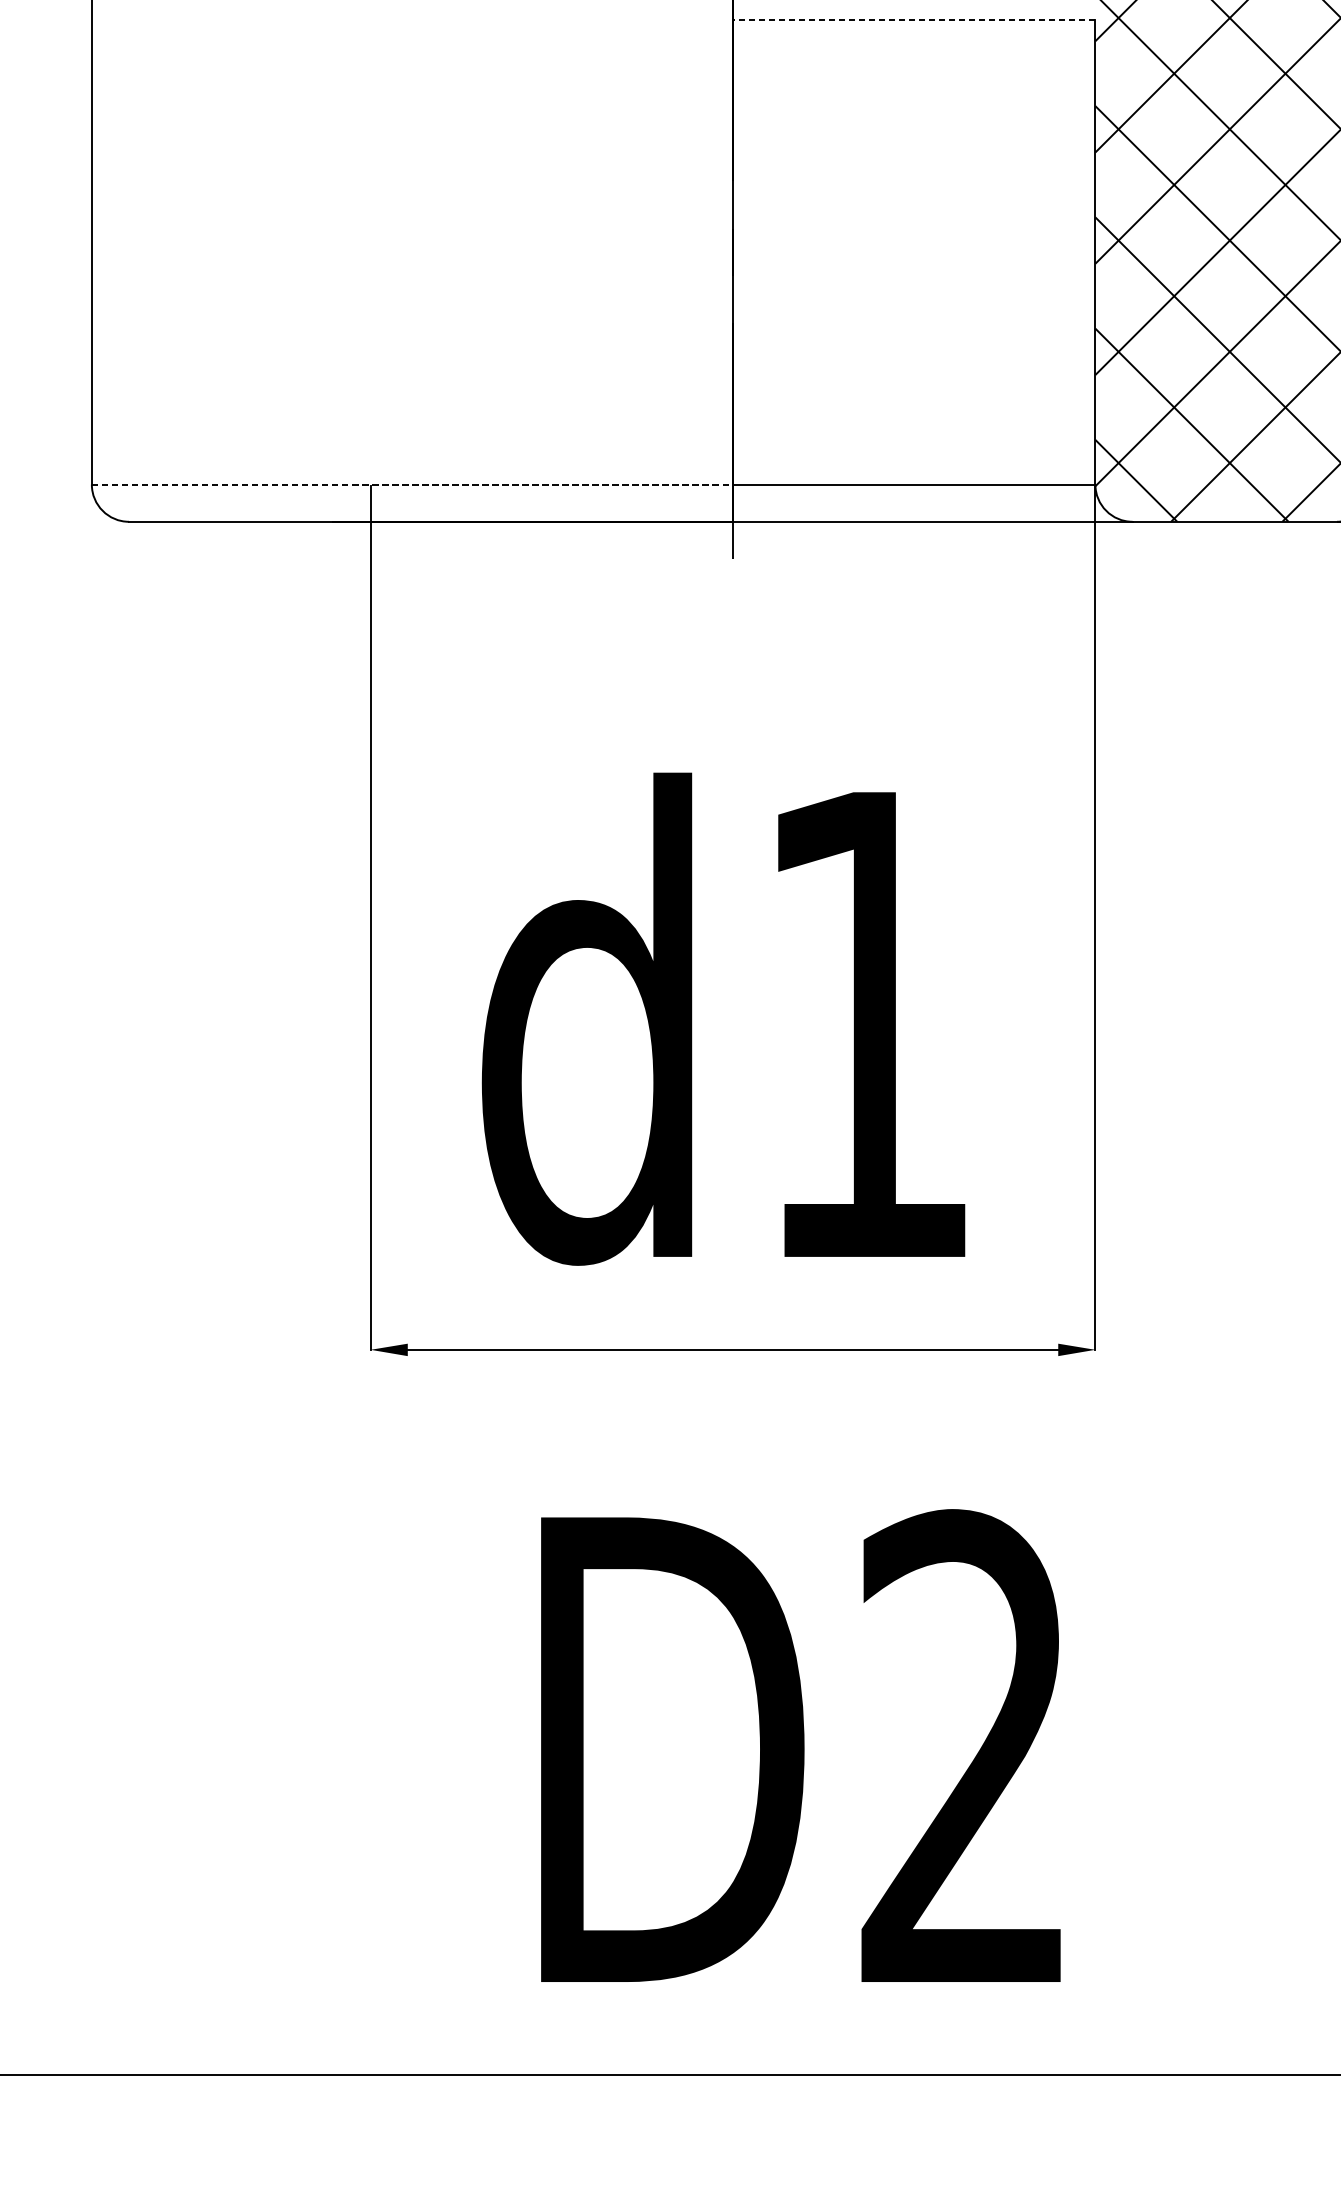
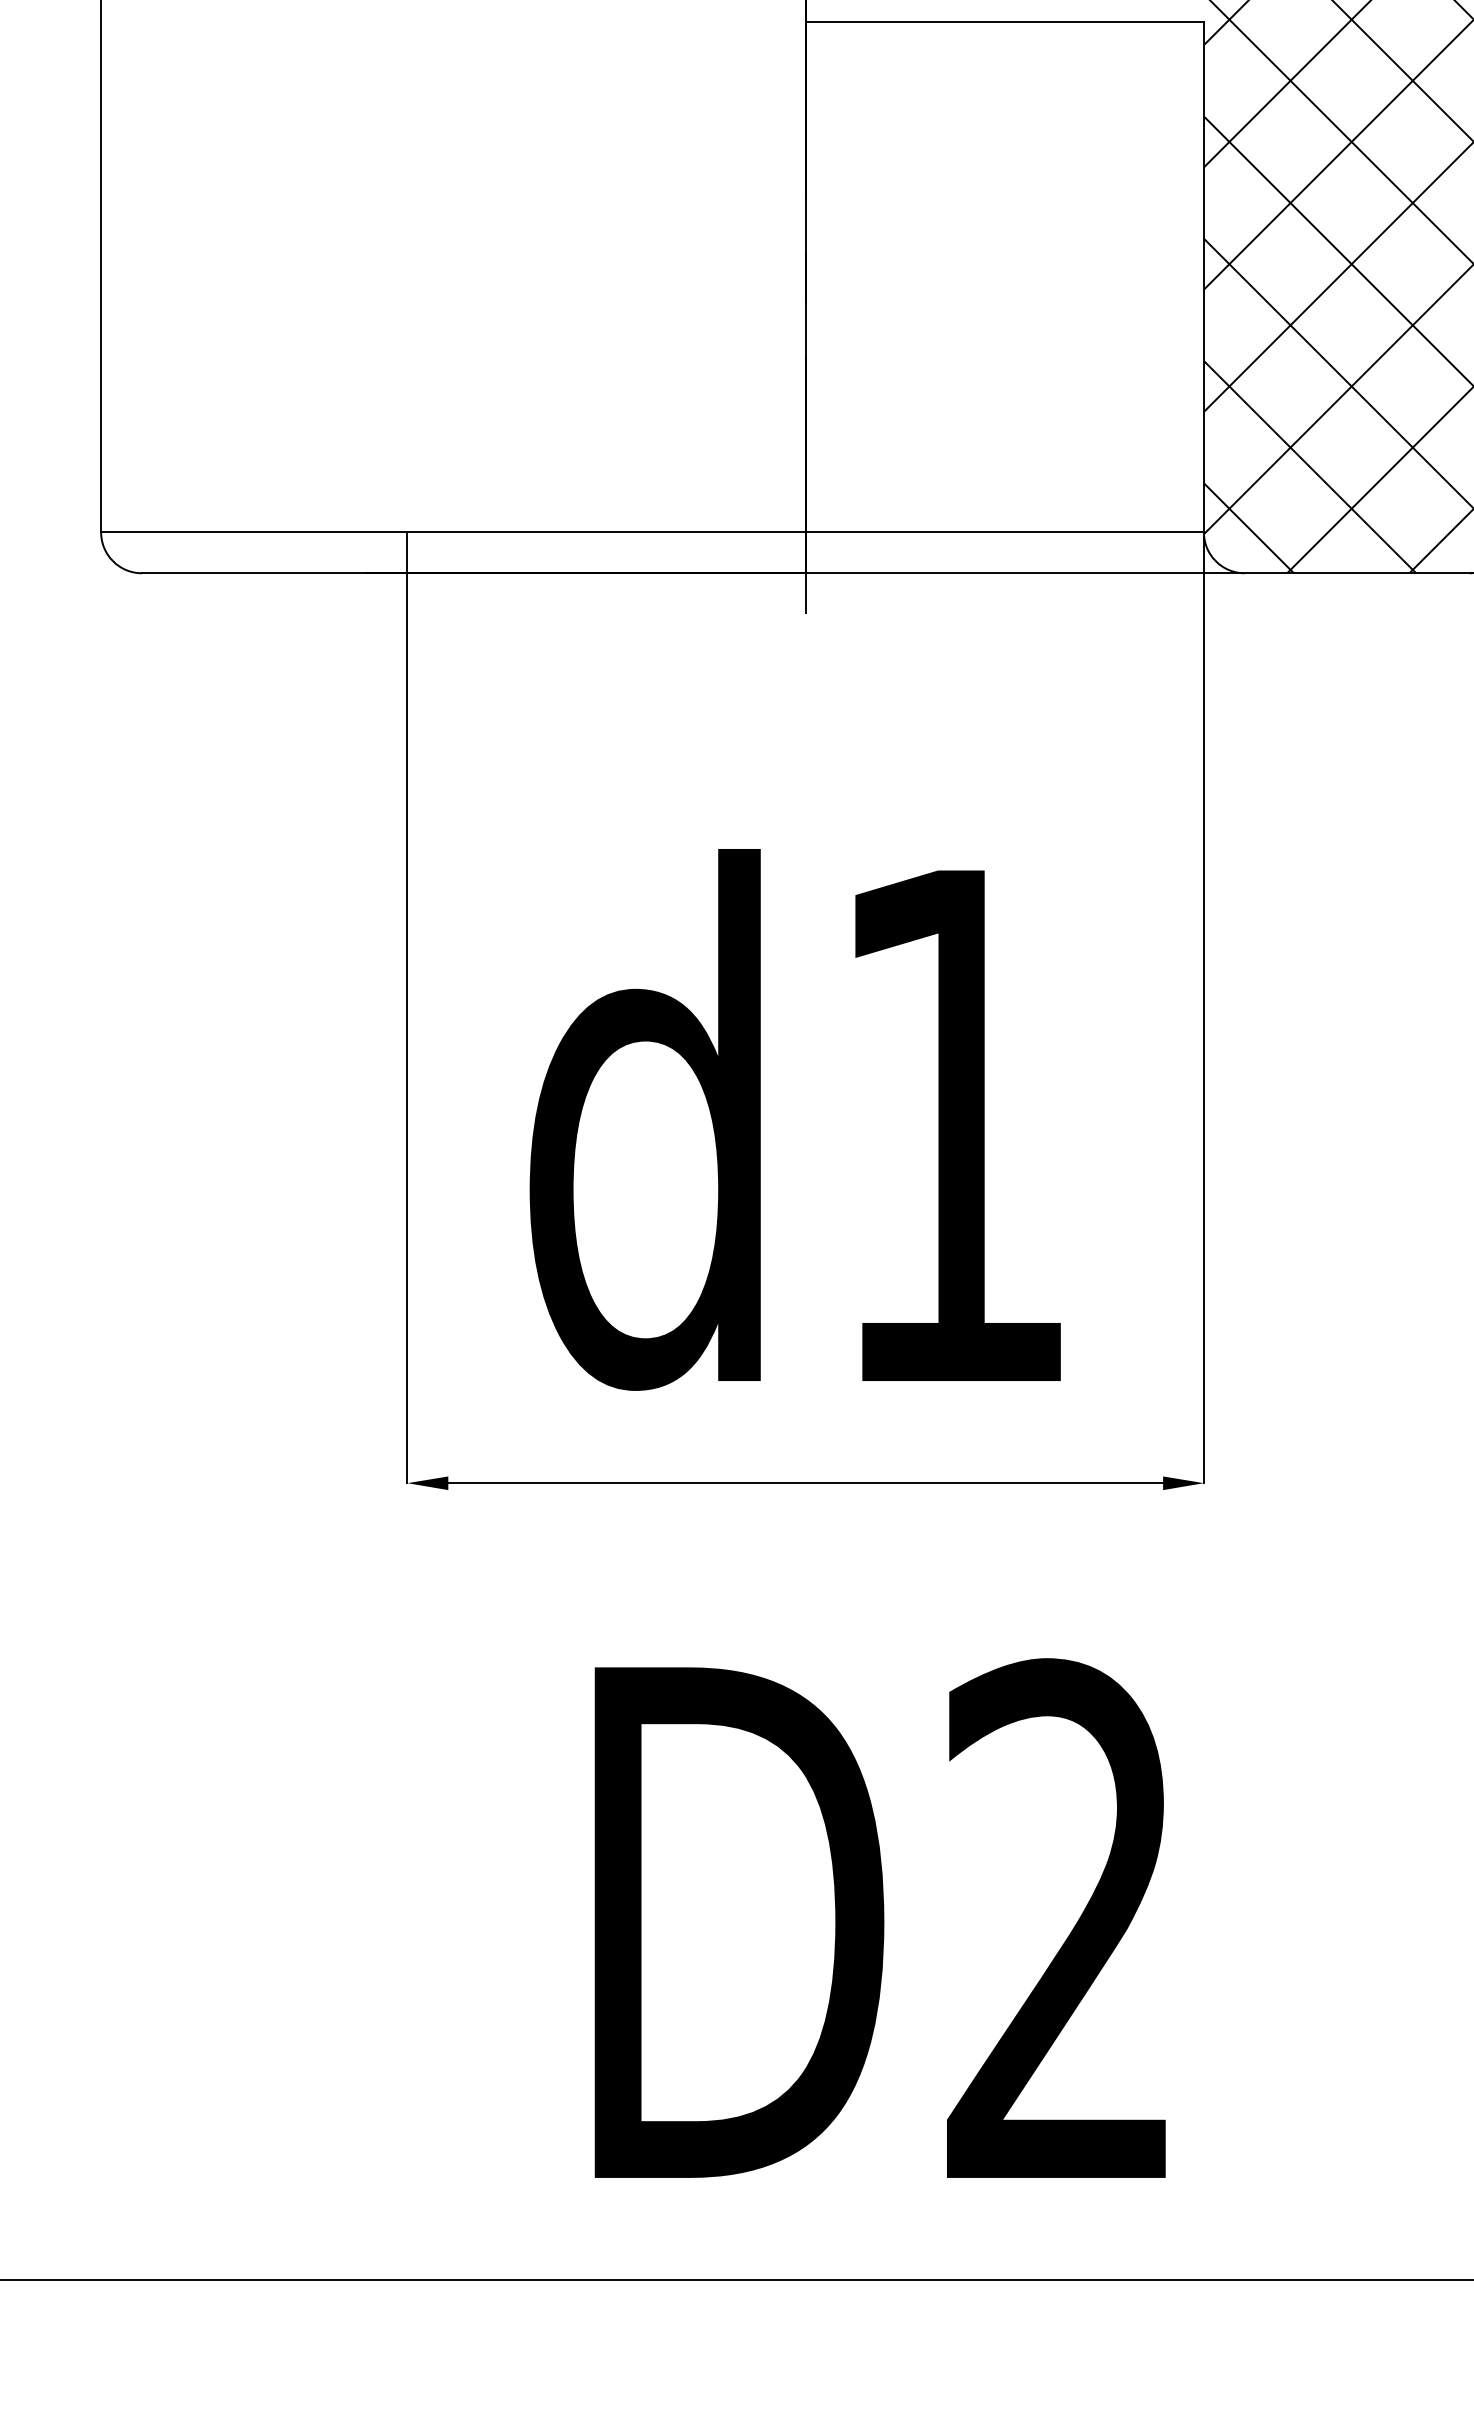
line: (913, 19) -> (1004, 21), dashed -> solid
line: (412, 484) -> (453, 532), dashed -> solid

